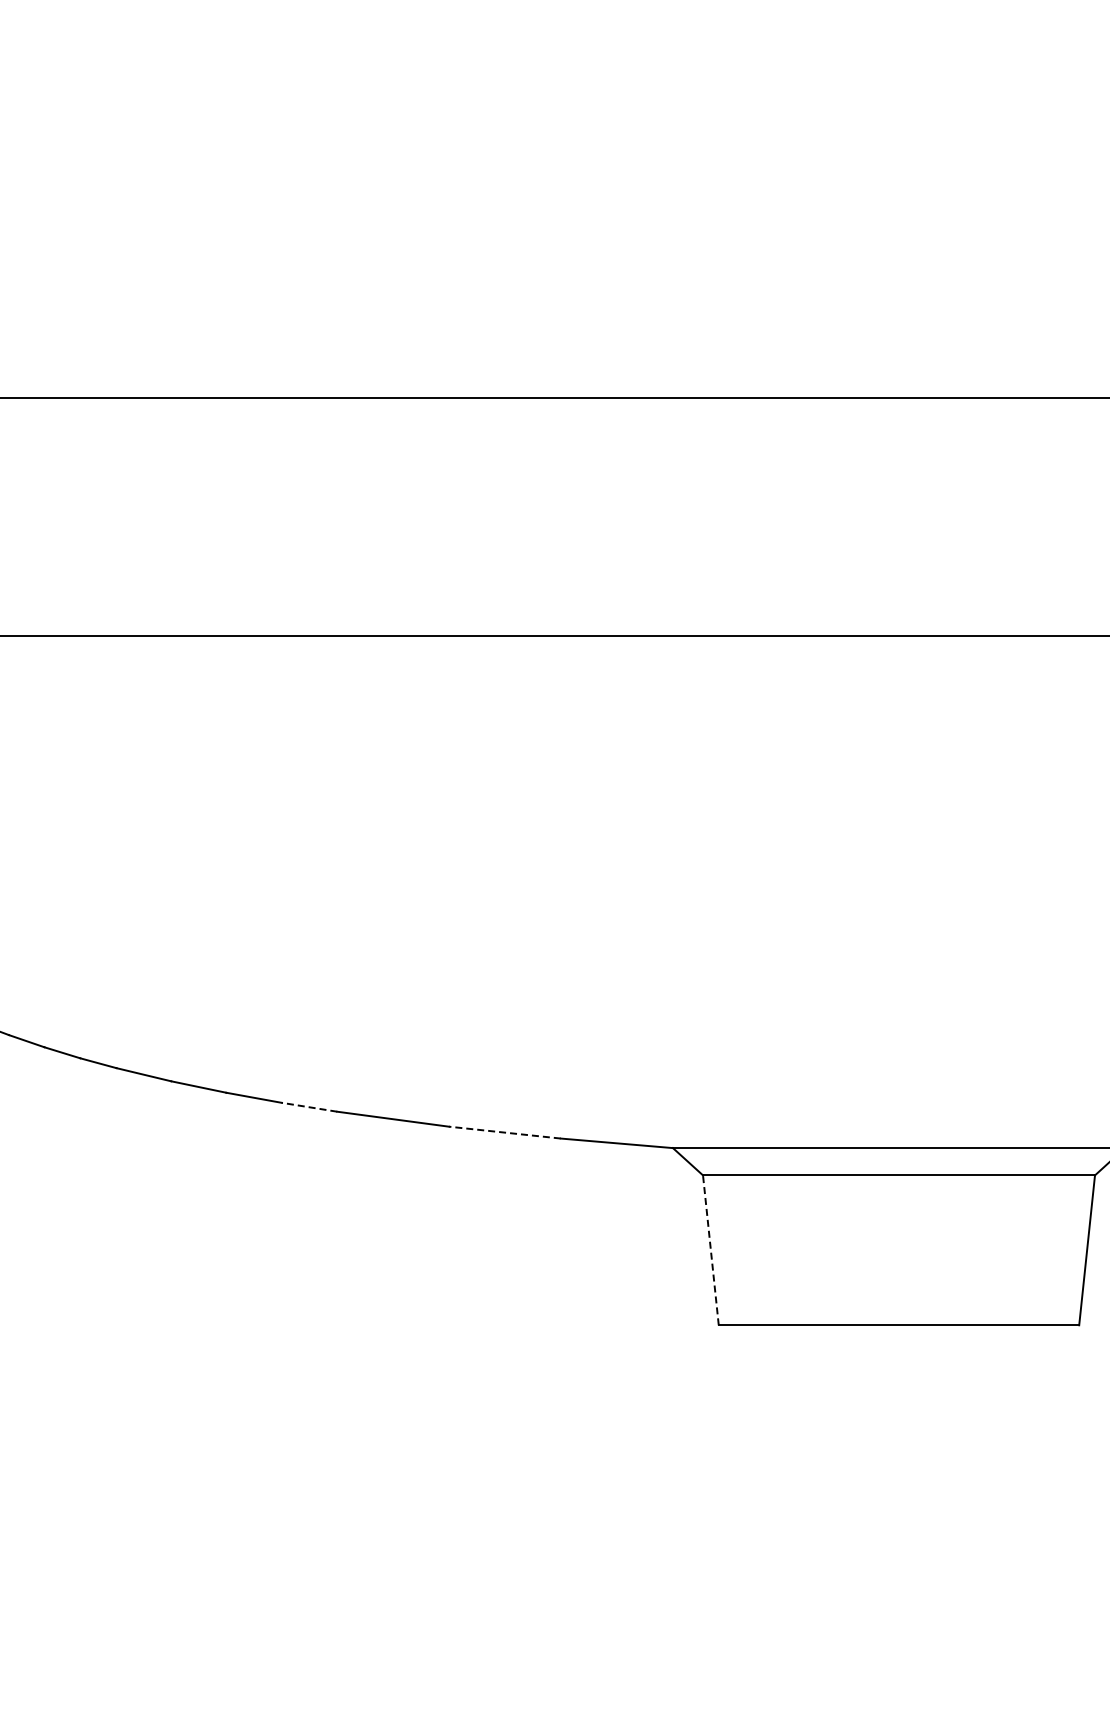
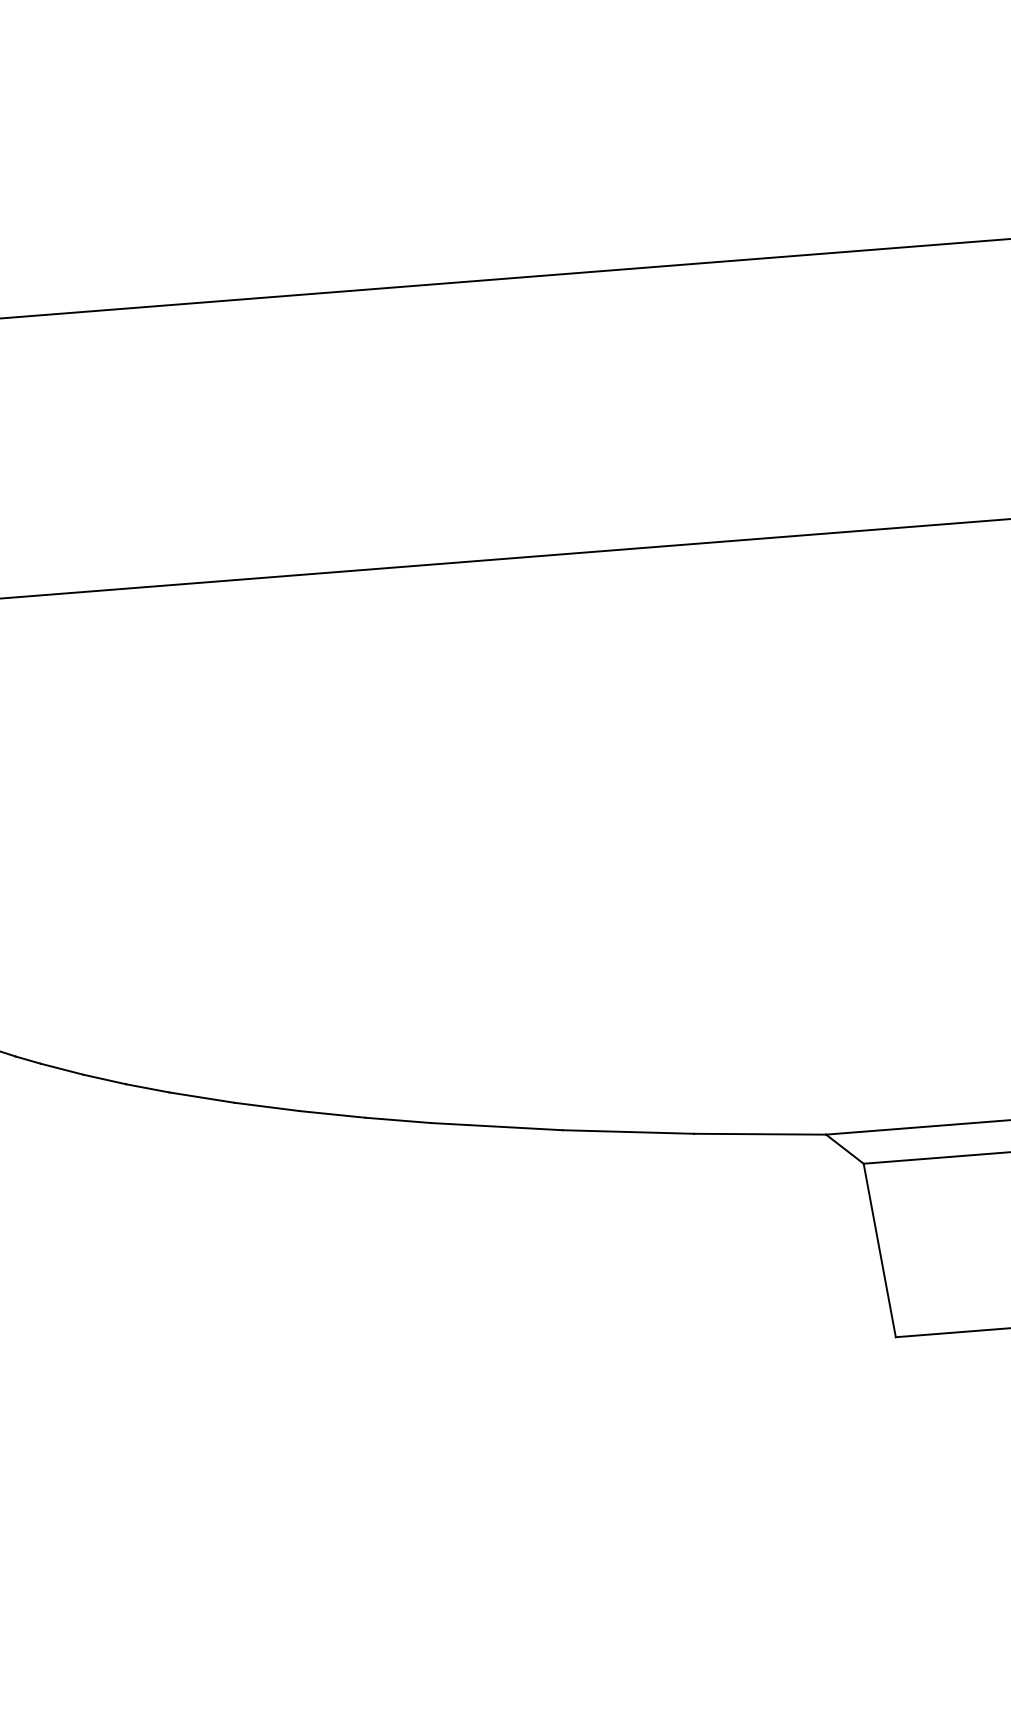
line: (309, 1107) -> (398, 1120), dashed -> solid
line: (504, 1132) -> (628, 1131), dashed -> solid
line: (710, 1249) -> (879, 1249), dashed -> solid

